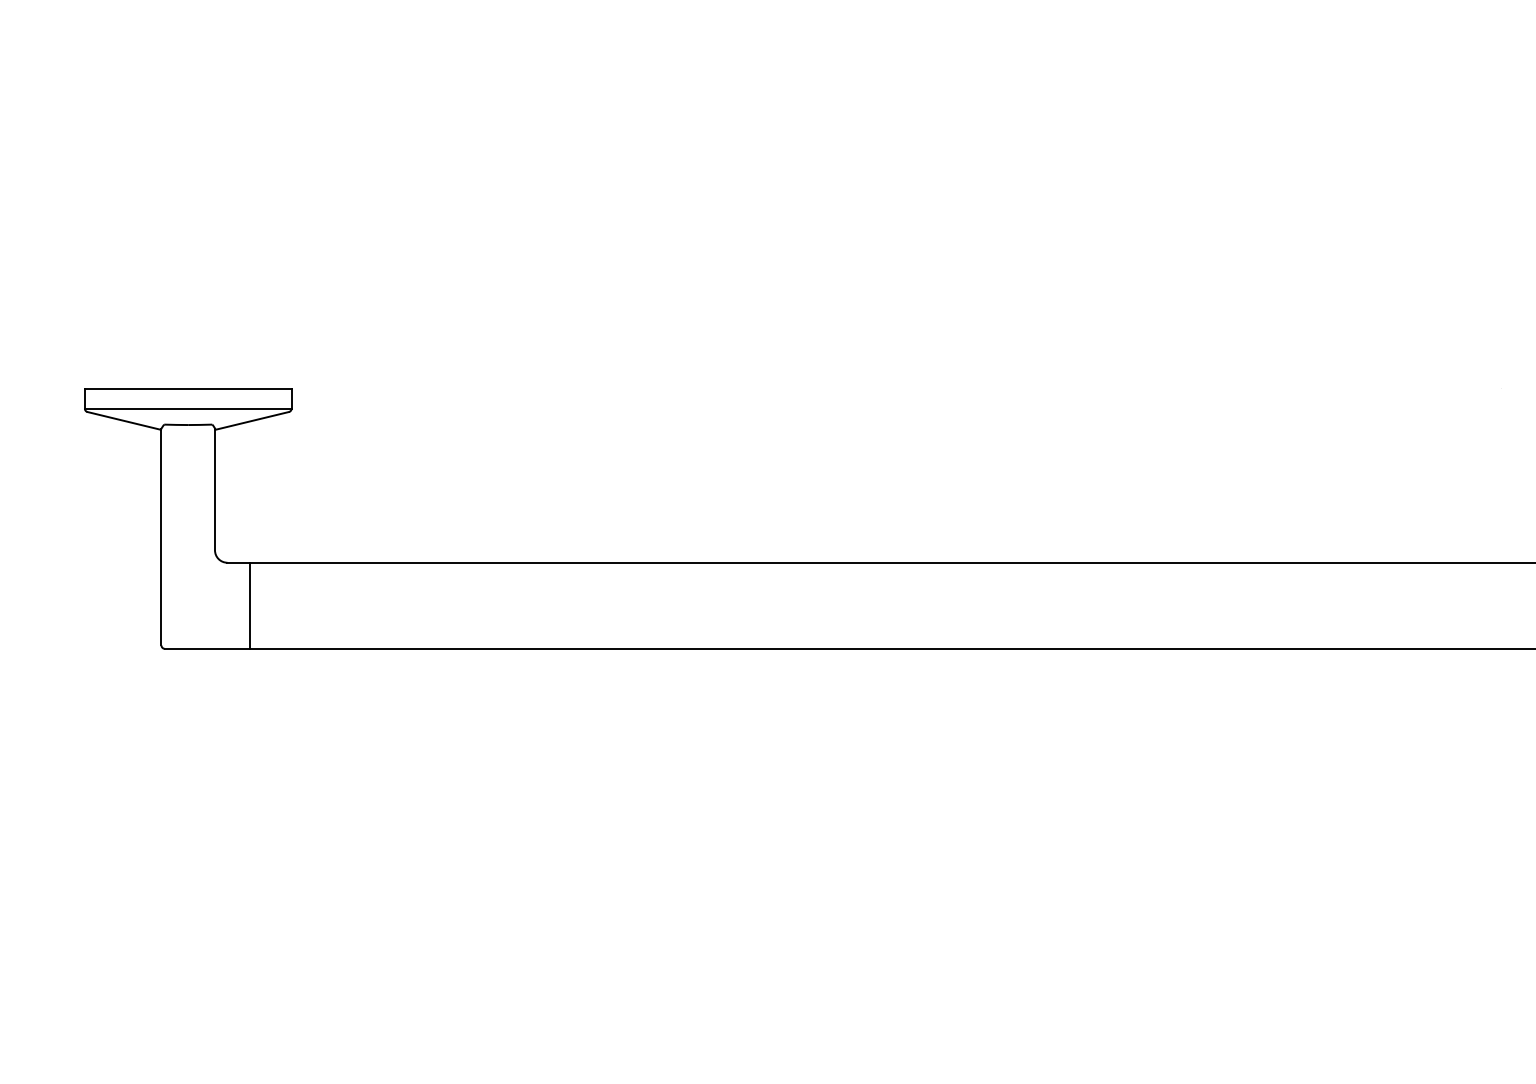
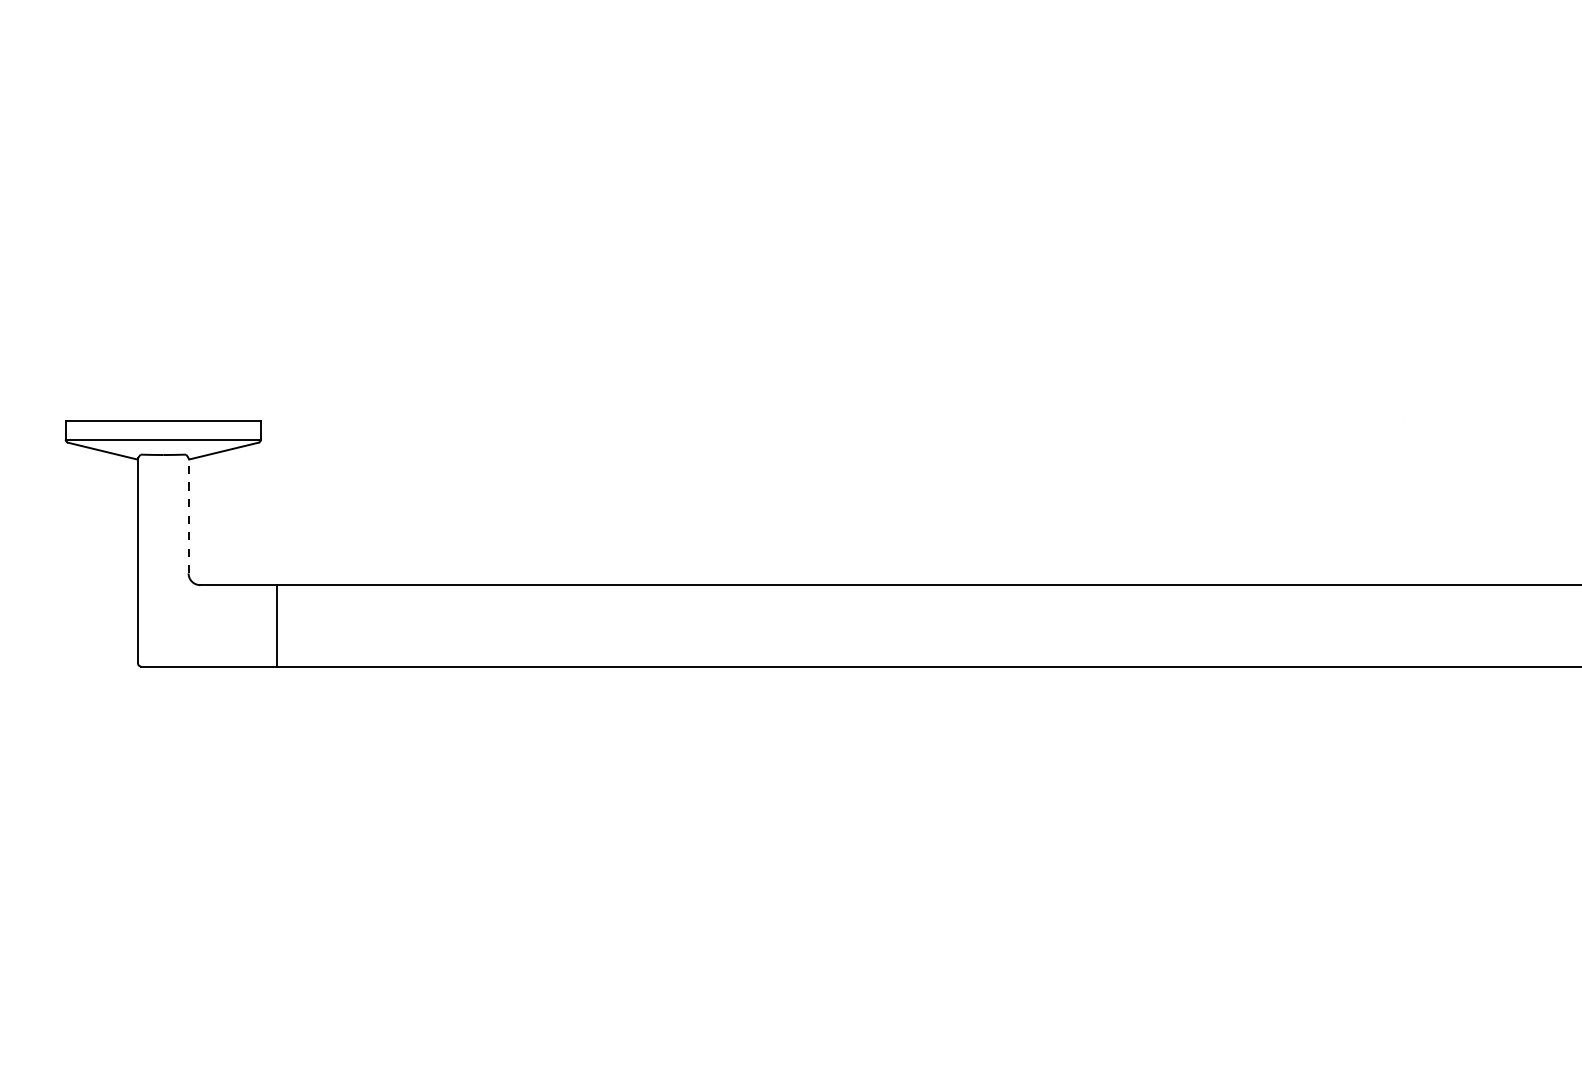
line: (214, 489) -> (188, 515), solid -> dashed
line: (249, 605) -> (277, 625), moved

